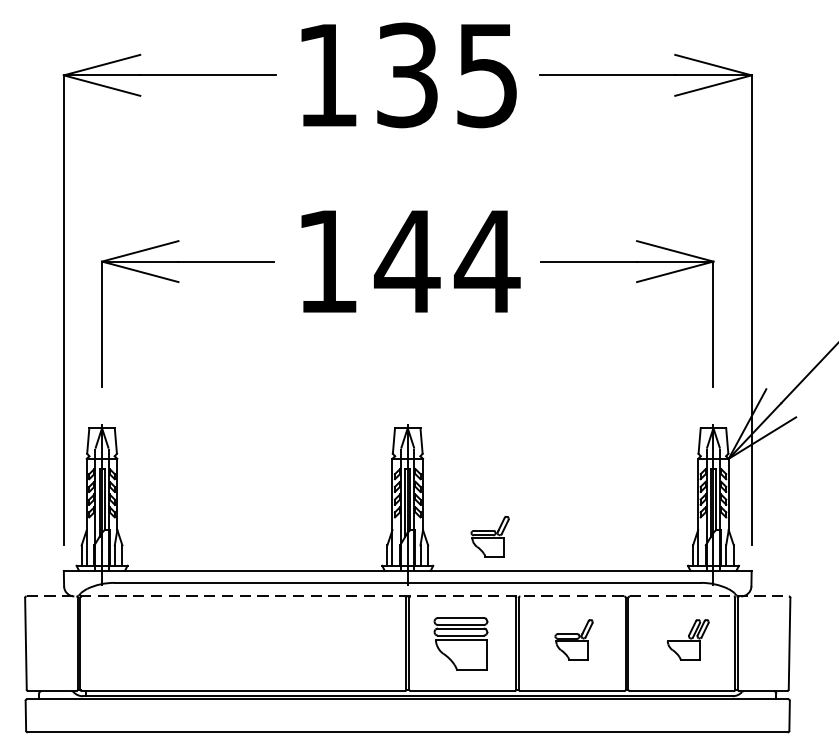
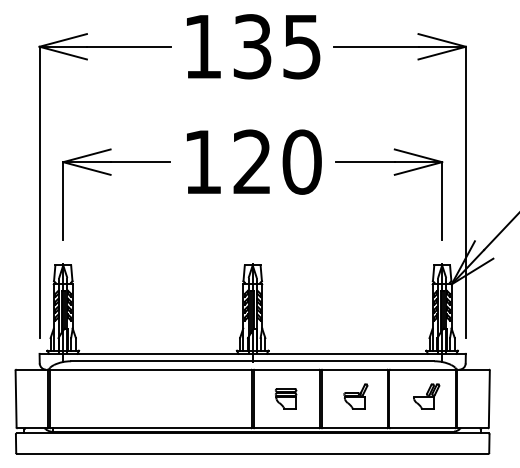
text: (446, 260) -> (276, 161), 144 -> 120
part: (489, 536) -> (303, 332), removed
line: (409, 596) -> (253, 369), dashed -> solid
part: (462, 642) -> (286, 398), size x0.62

